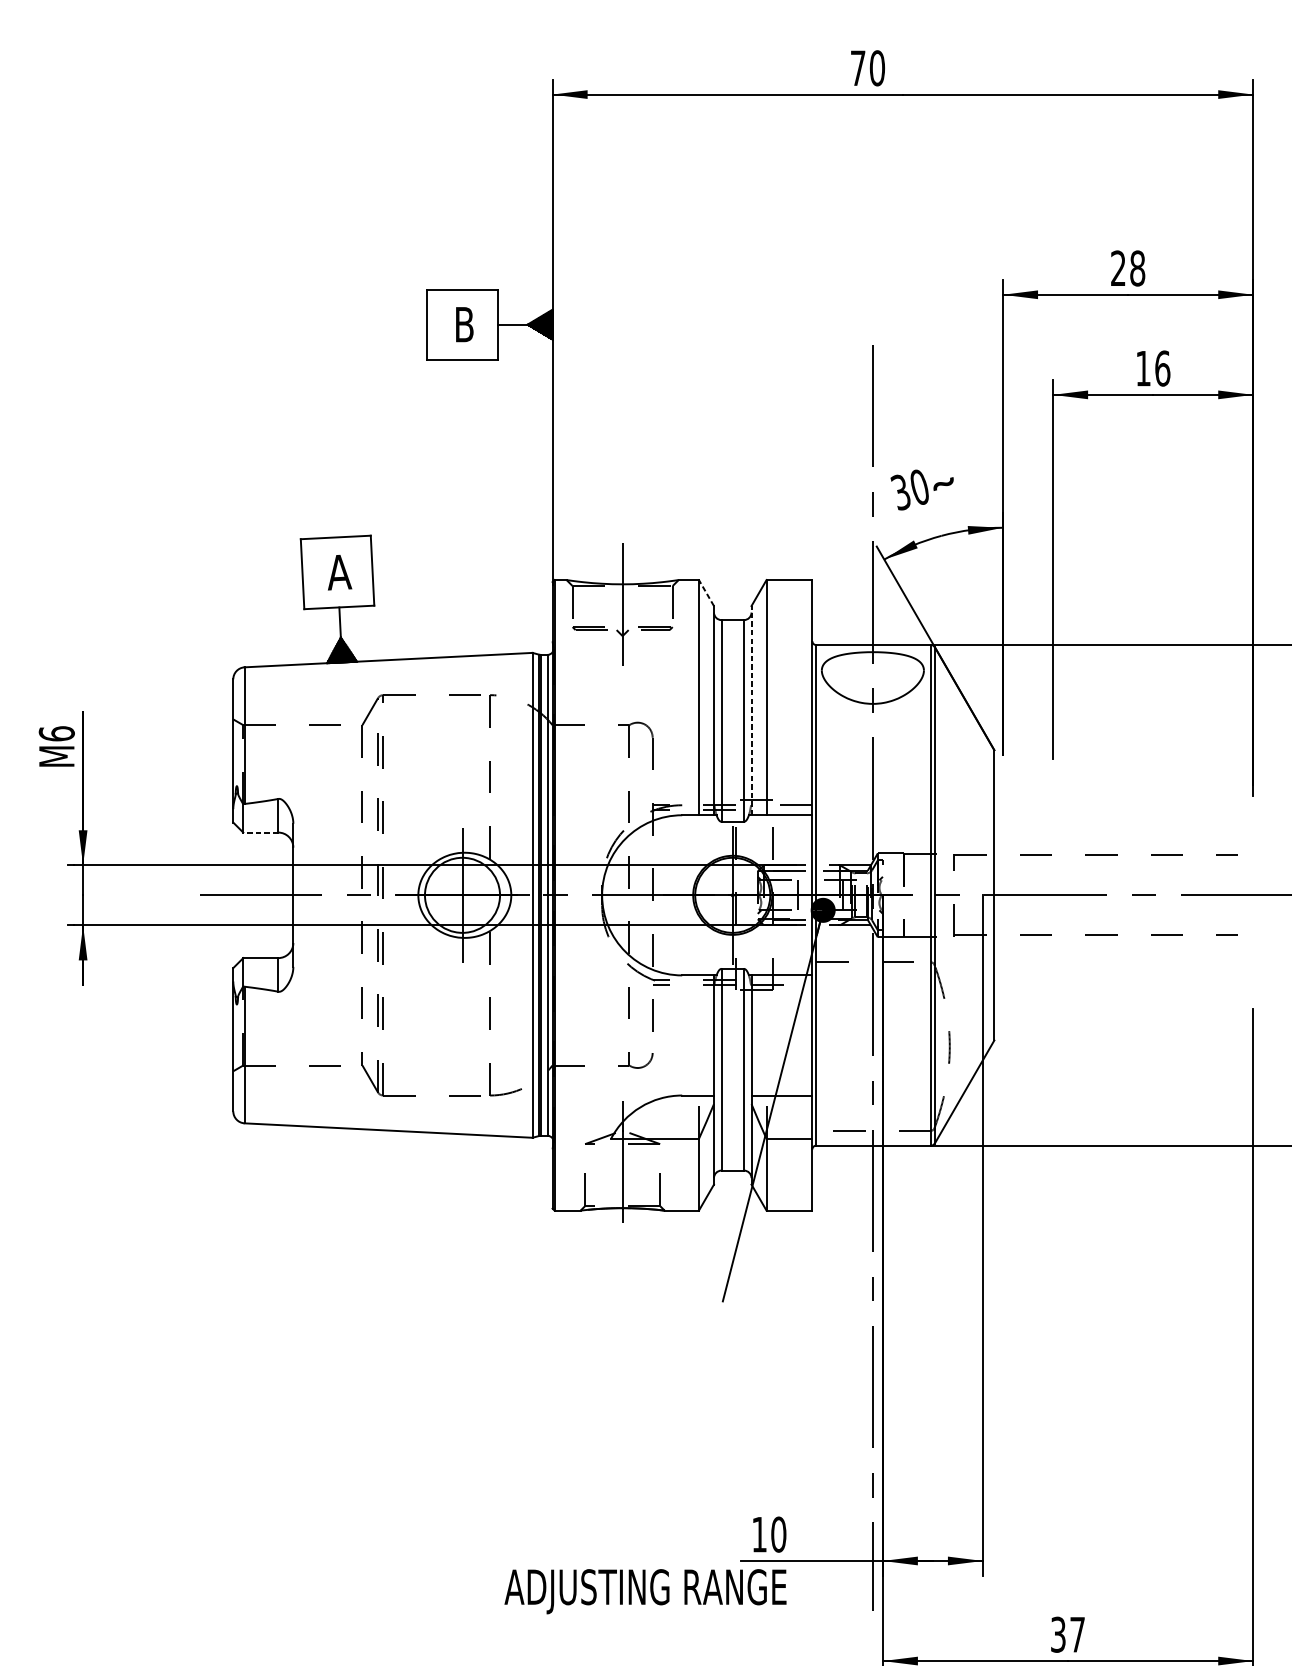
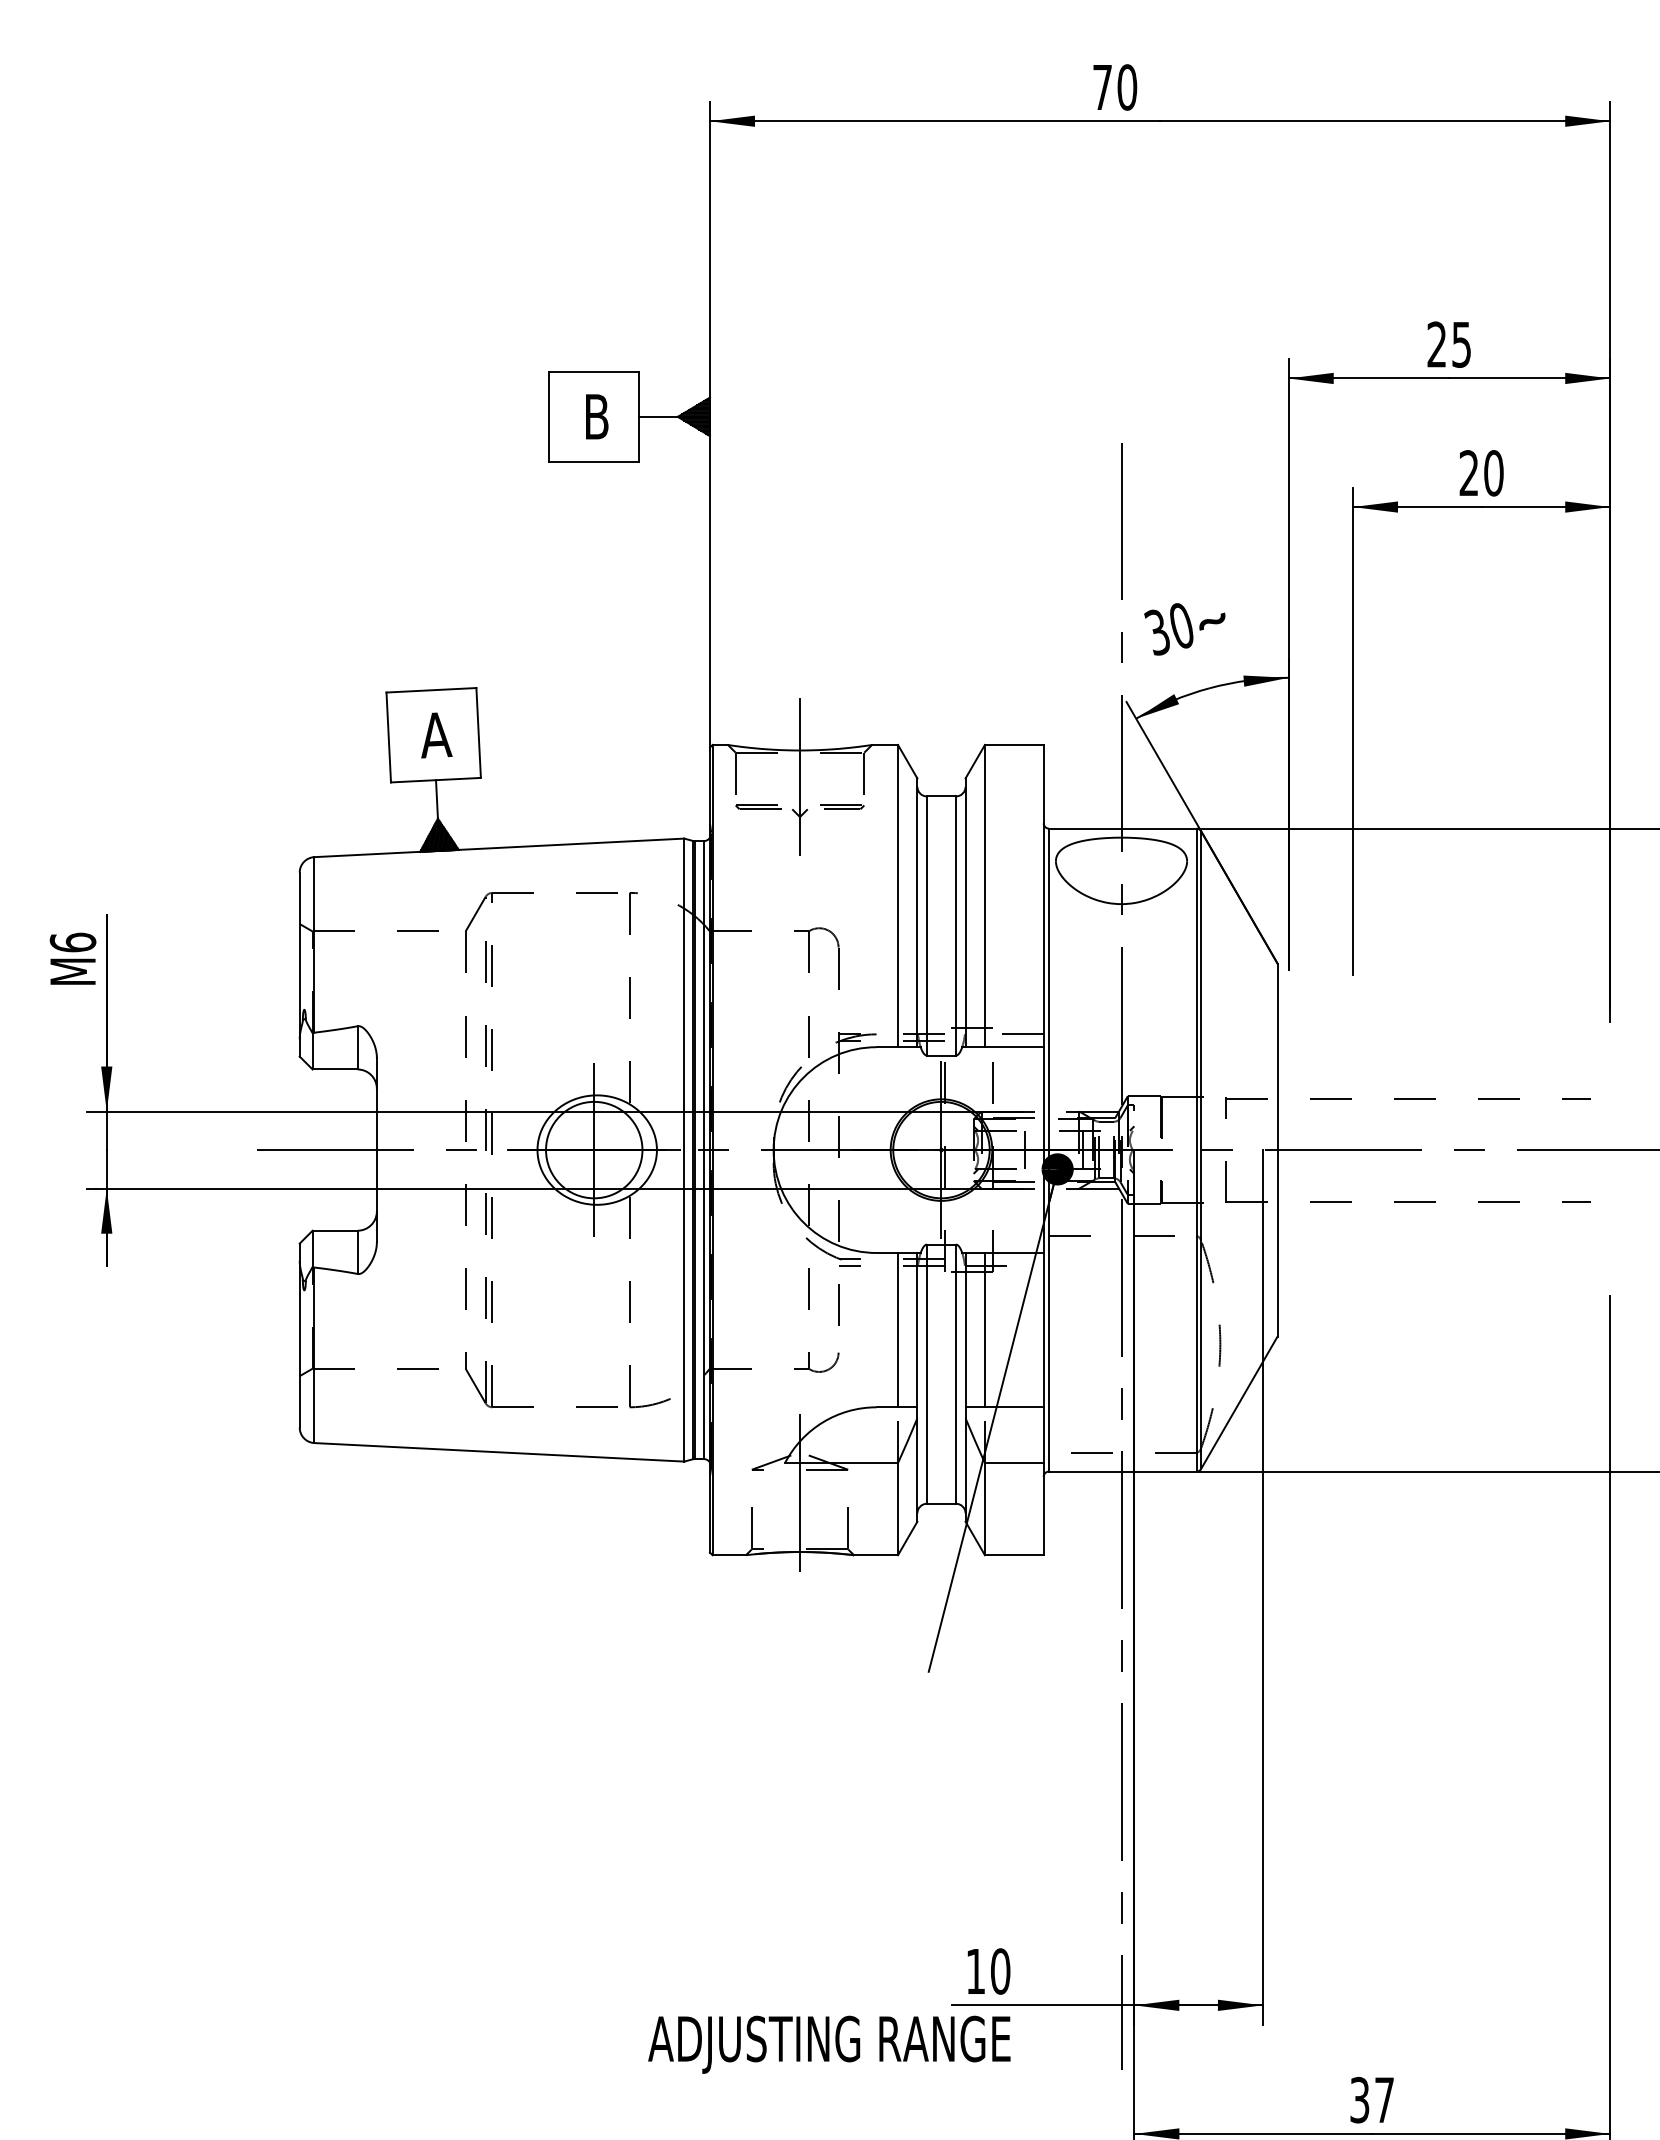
text: (1137, 268) -> (1461, 344), 28 -> 25
text: (1153, 368) -> (1481, 473), 16 -> 20
line: (706, 592) -> (907, 761), dashed -> solid
line: (751, 710) -> (965, 912), dashed -> solid
line: (261, 832) -> (335, 1069), dashed -> solid
line: (699, 1034) -> (898, 1329), added
line: (766, 1034) -> (984, 1329), added

